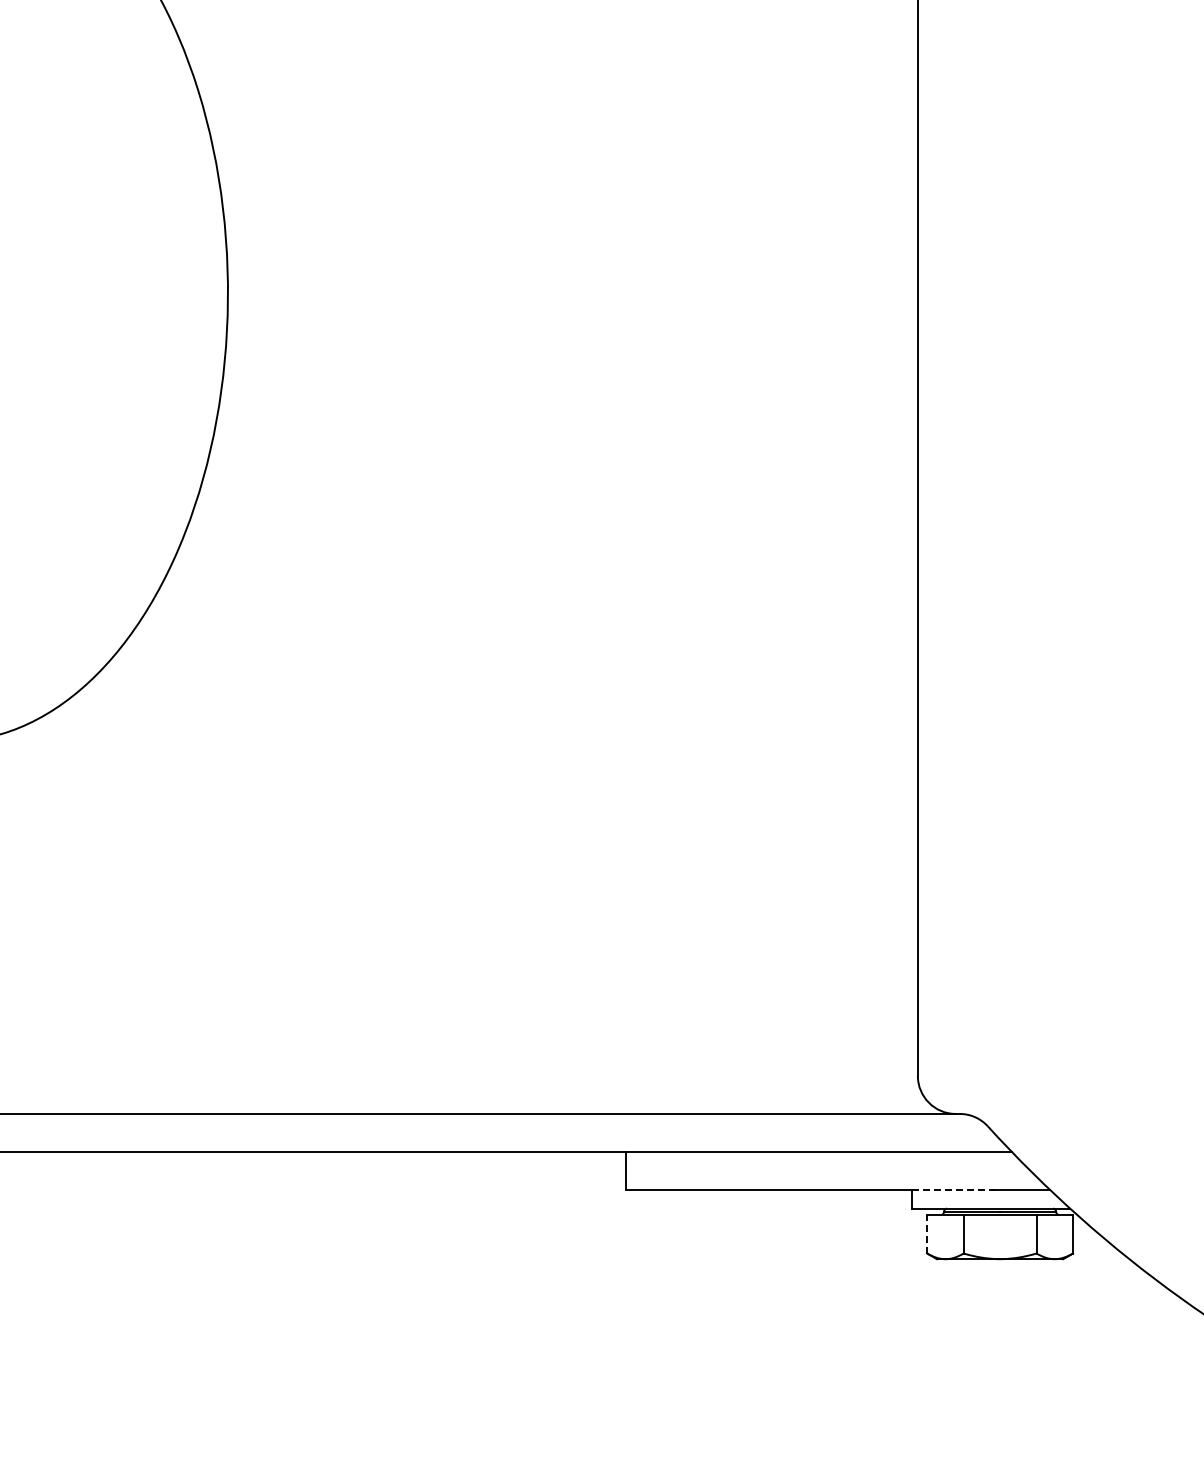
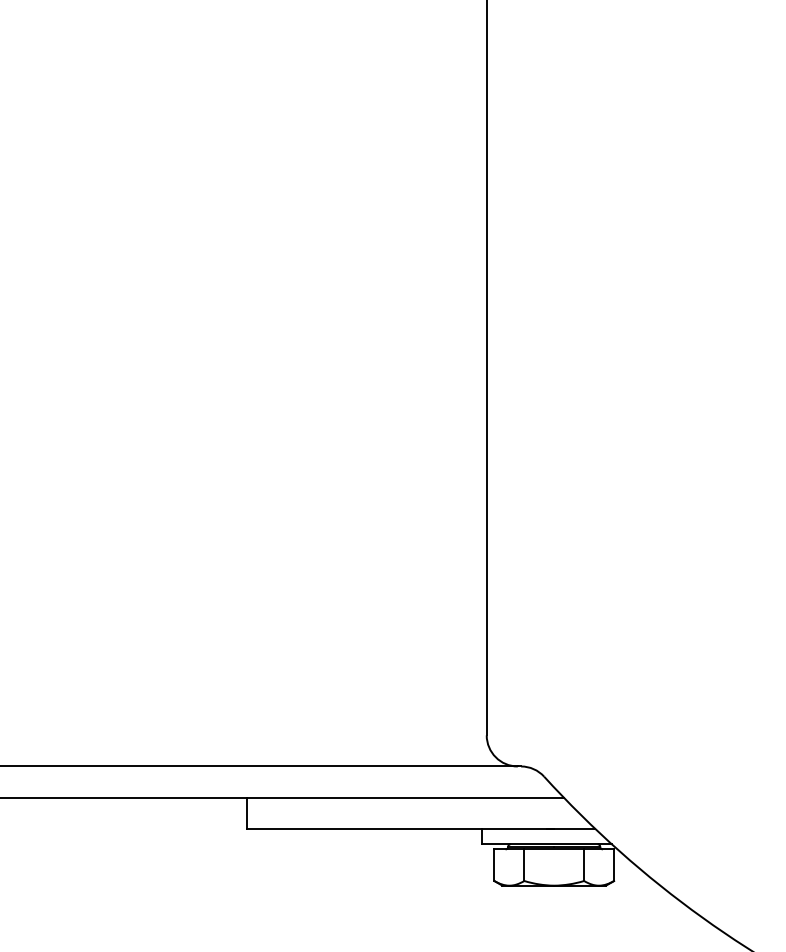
line: (956, 1189) -> (518, 828), dashed -> solid
line: (927, 1233) -> (494, 864), dashed -> solid

